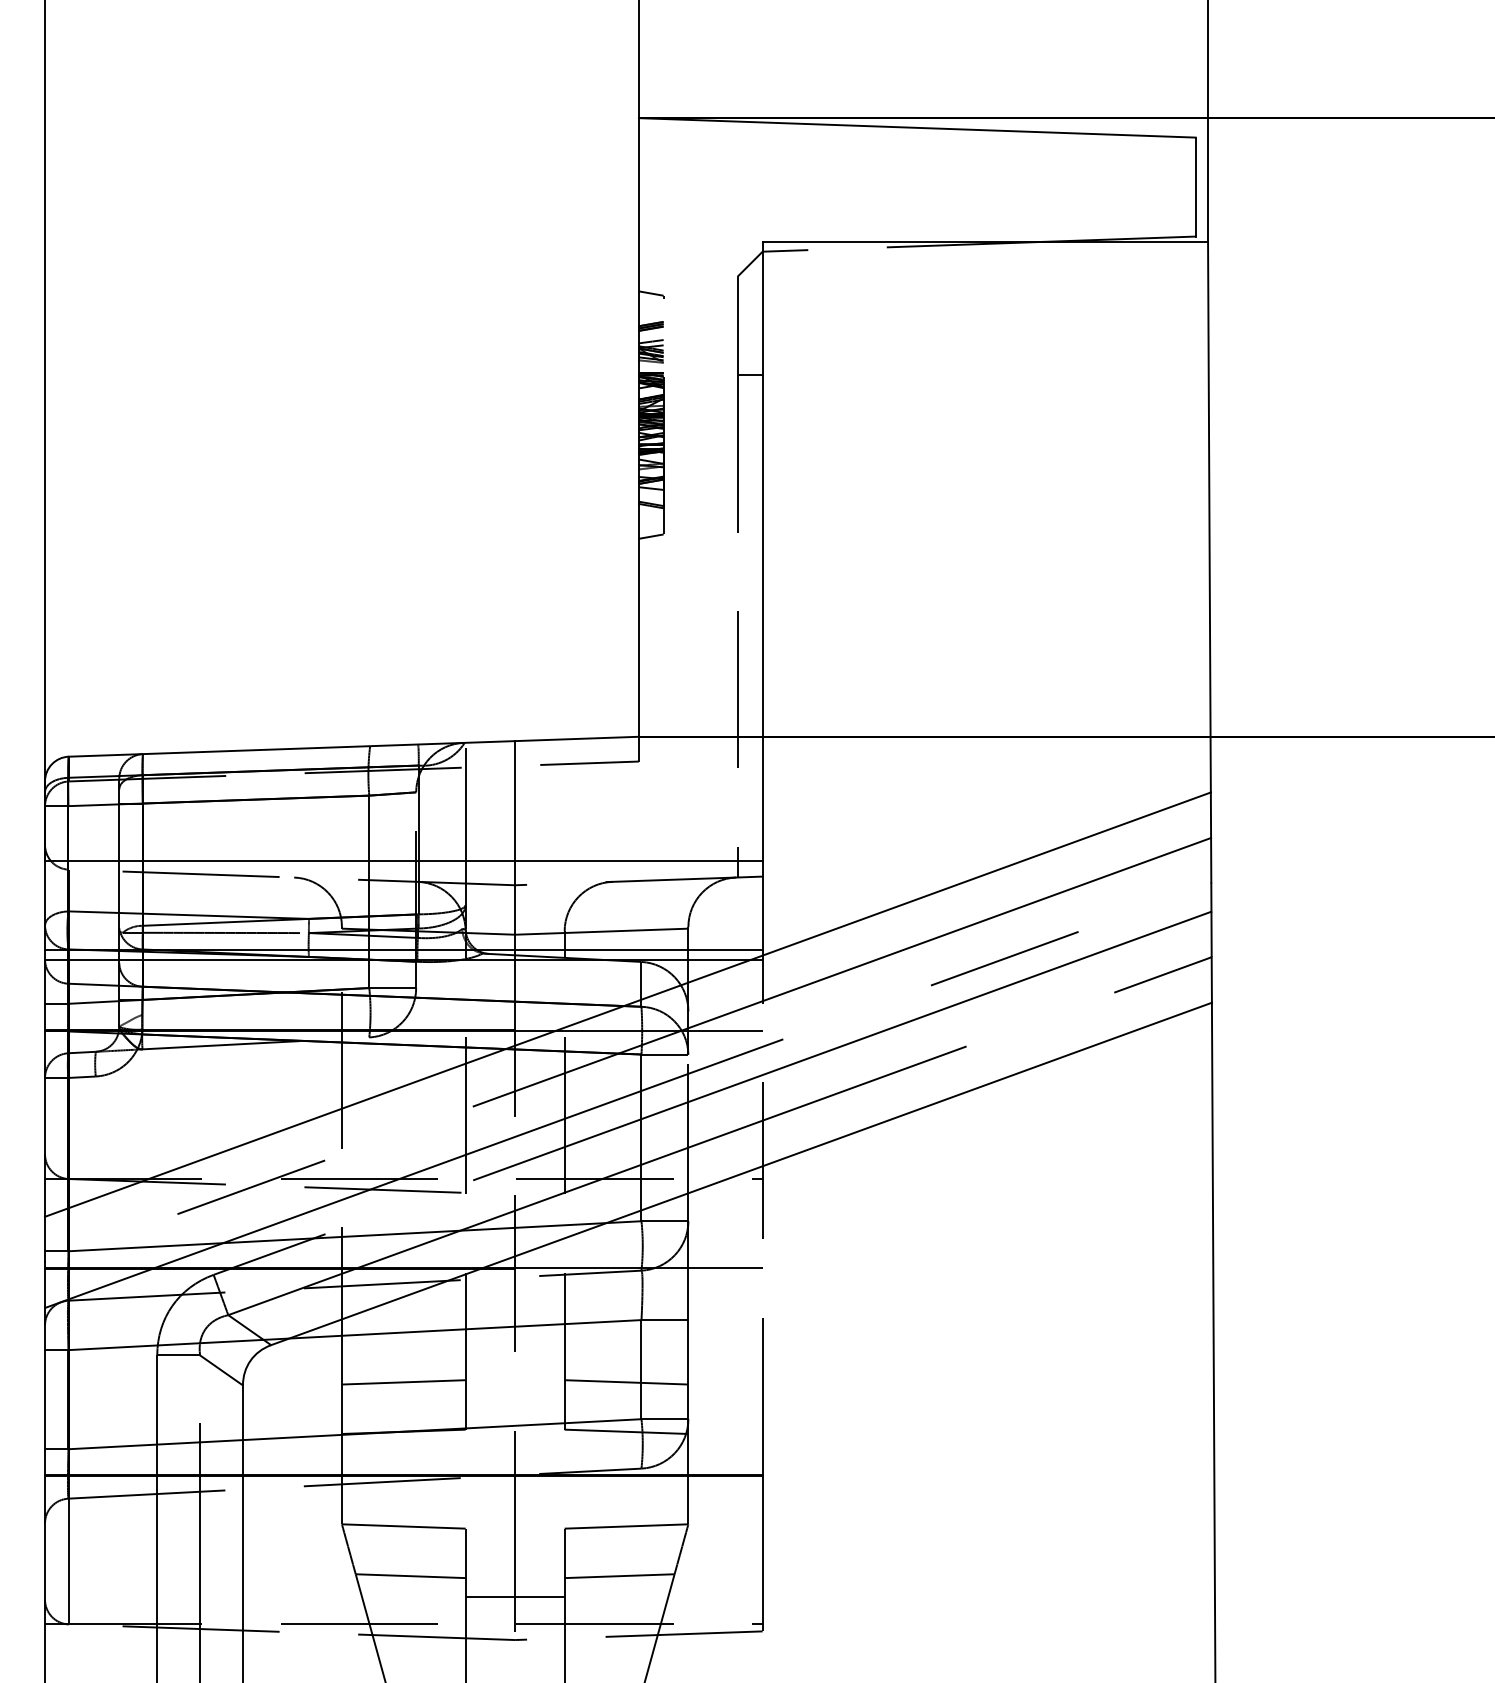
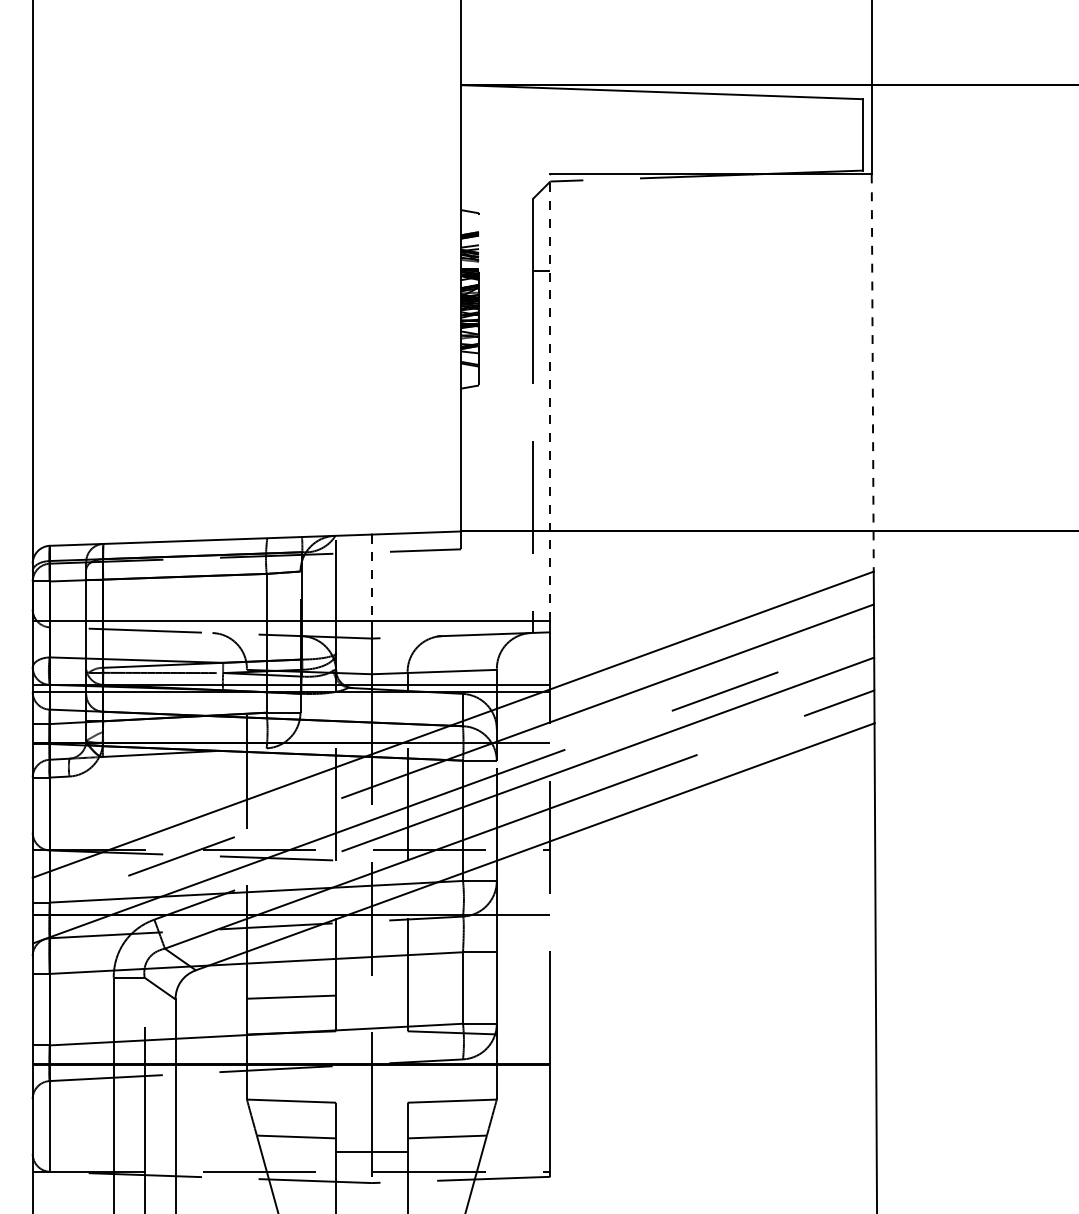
line: (1209, 517) -> (872, 373), solid -> dashed
line: (762, 550) -> (550, 397), solid -> dashed
line: (515, 800) -> (372, 577), solid -> dashed
line: (626, 1382) -> (452, 997), removed

